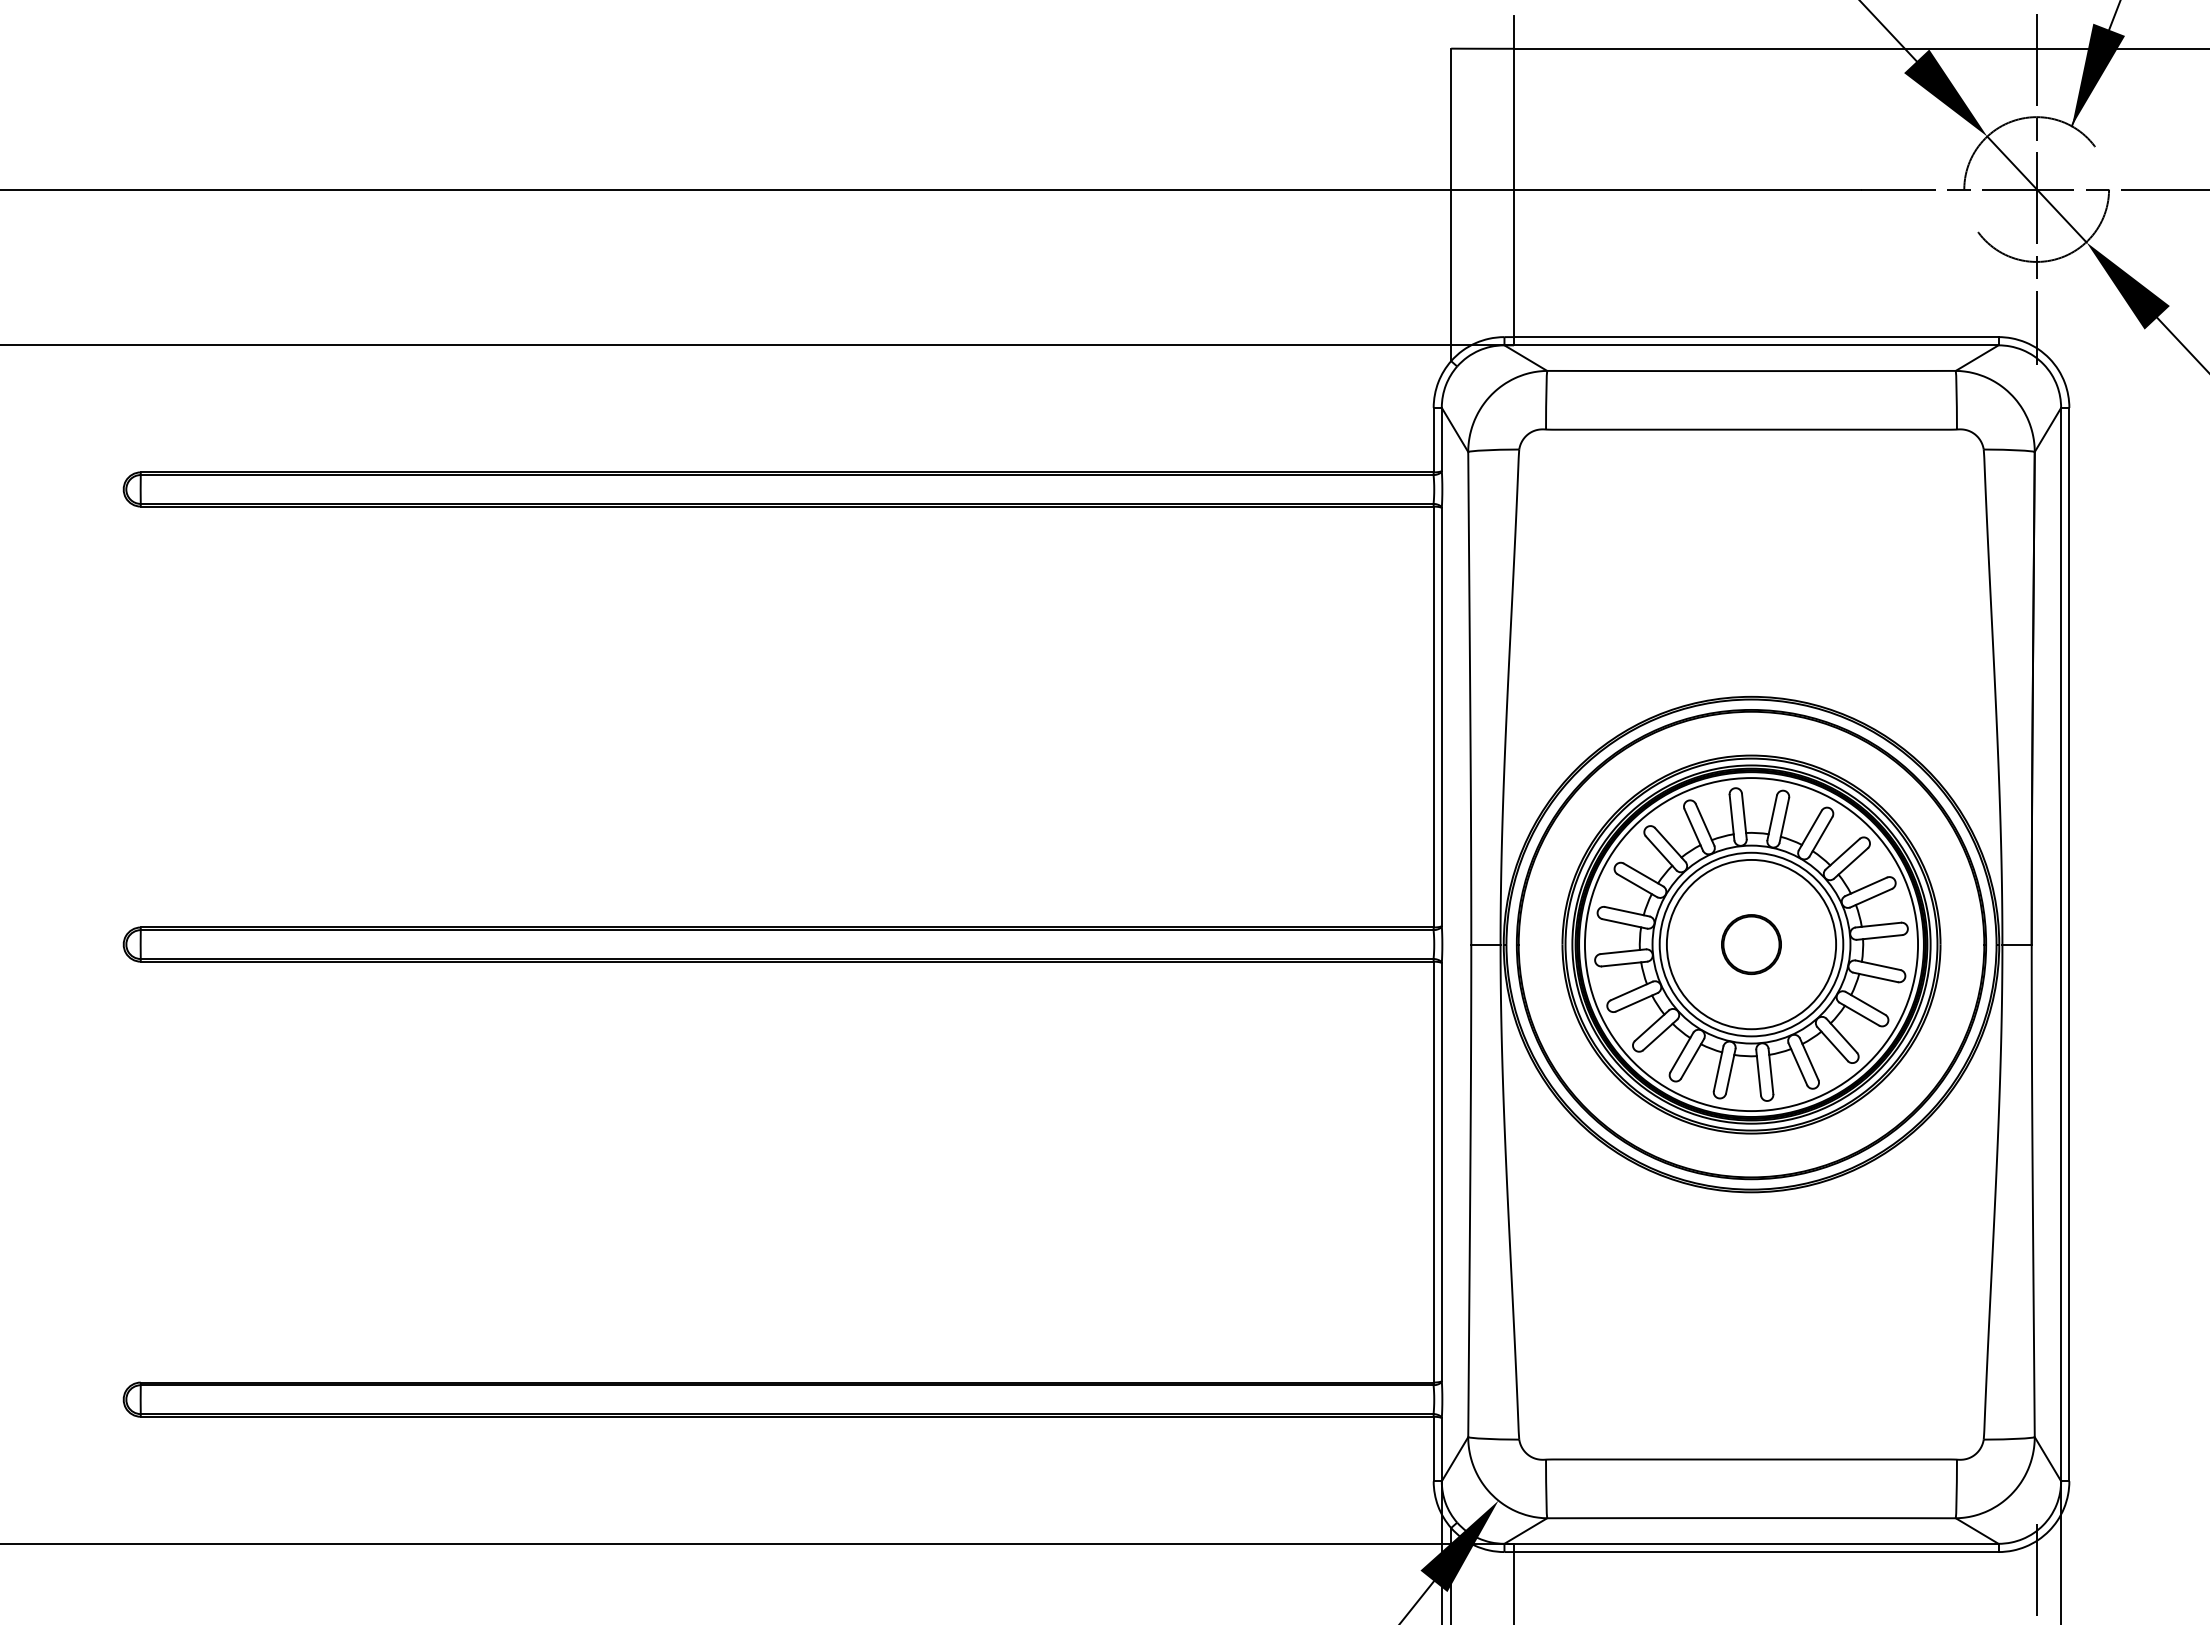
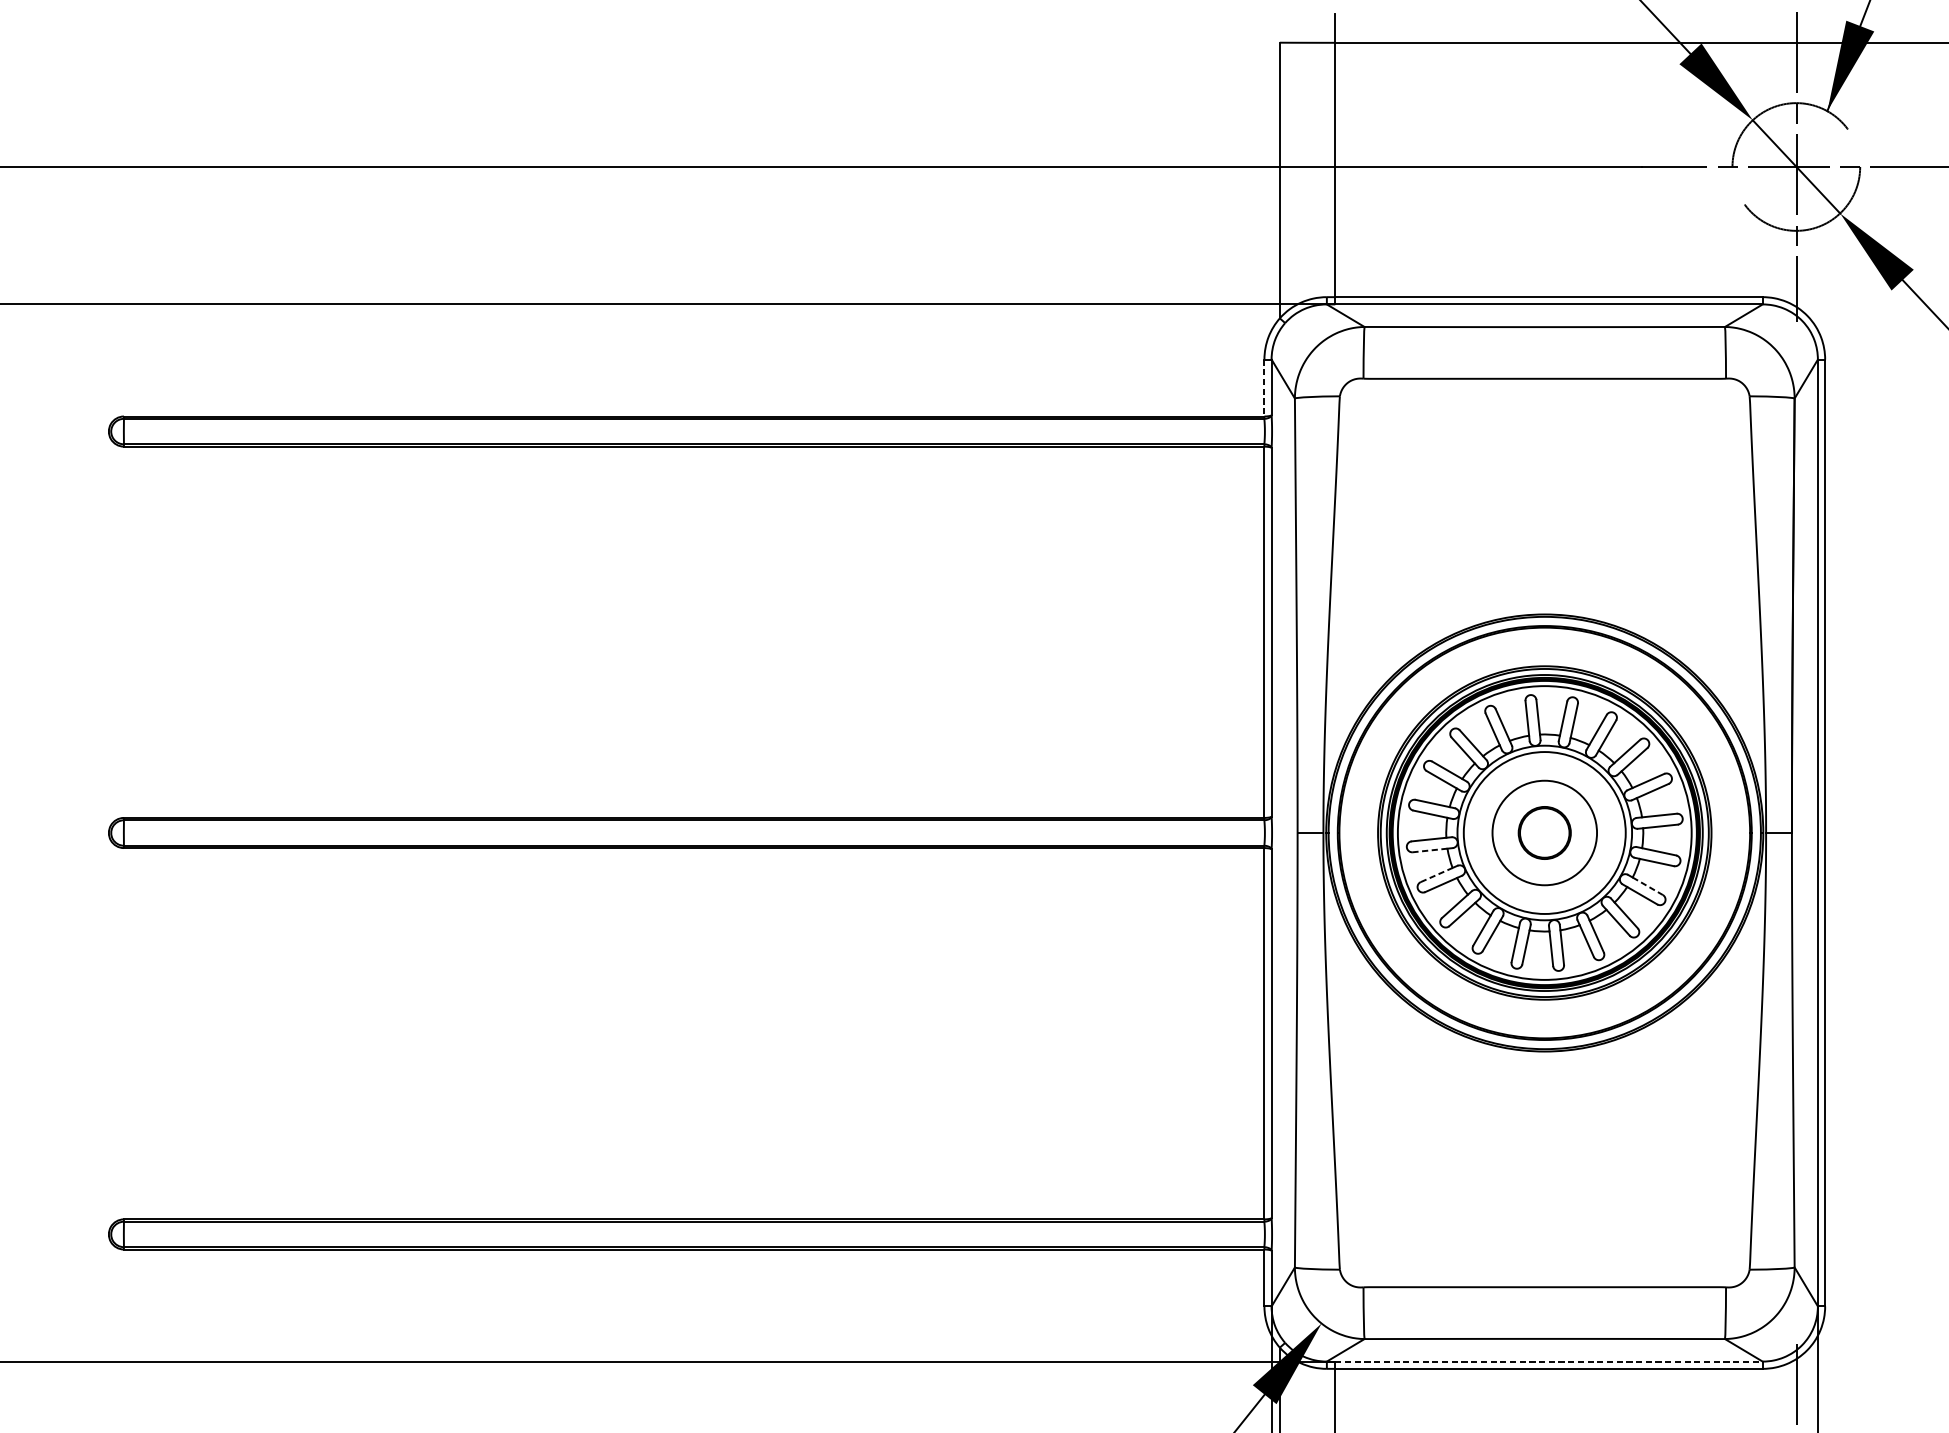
line: (1433, 440) -> (1264, 388), solid -> dashed
circle: (1751, 944) -> (1544, 832), size x0.7
line: (1621, 964) -> (1430, 850), solid -> dashed
line: (1629, 992) -> (1437, 875), solid -> dashed
line: (1868, 1004) -> (1647, 885), solid -> dashed
line: (1756, 1543) -> (1549, 1361), solid -> dashed

